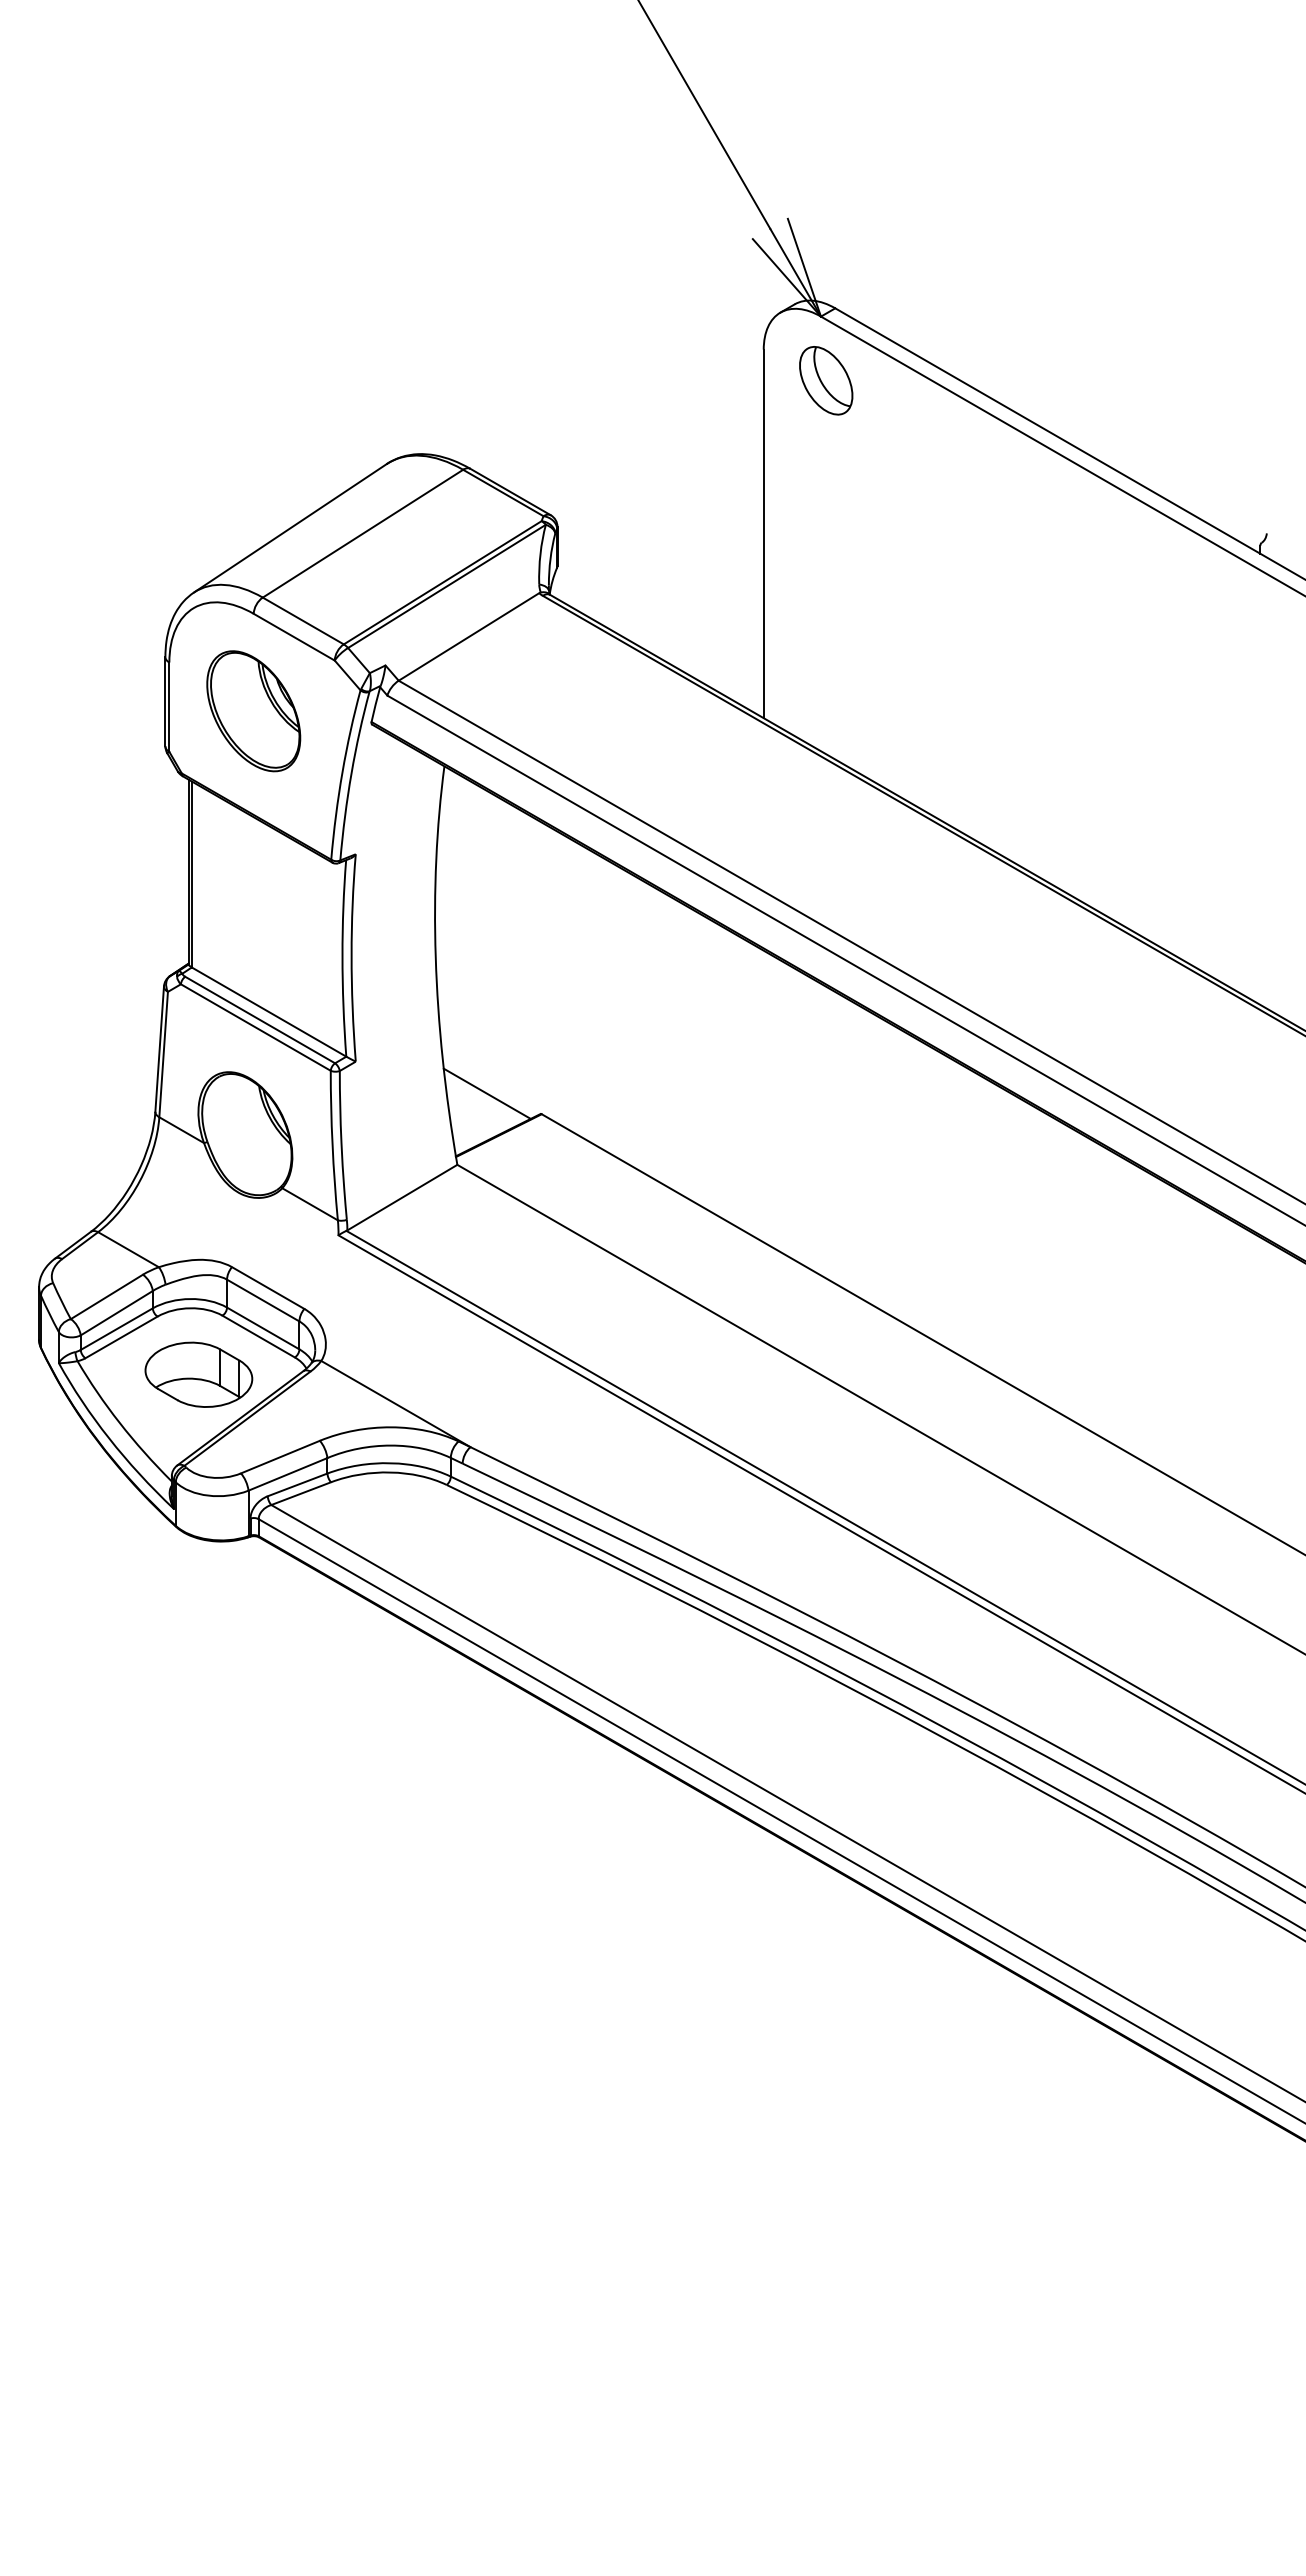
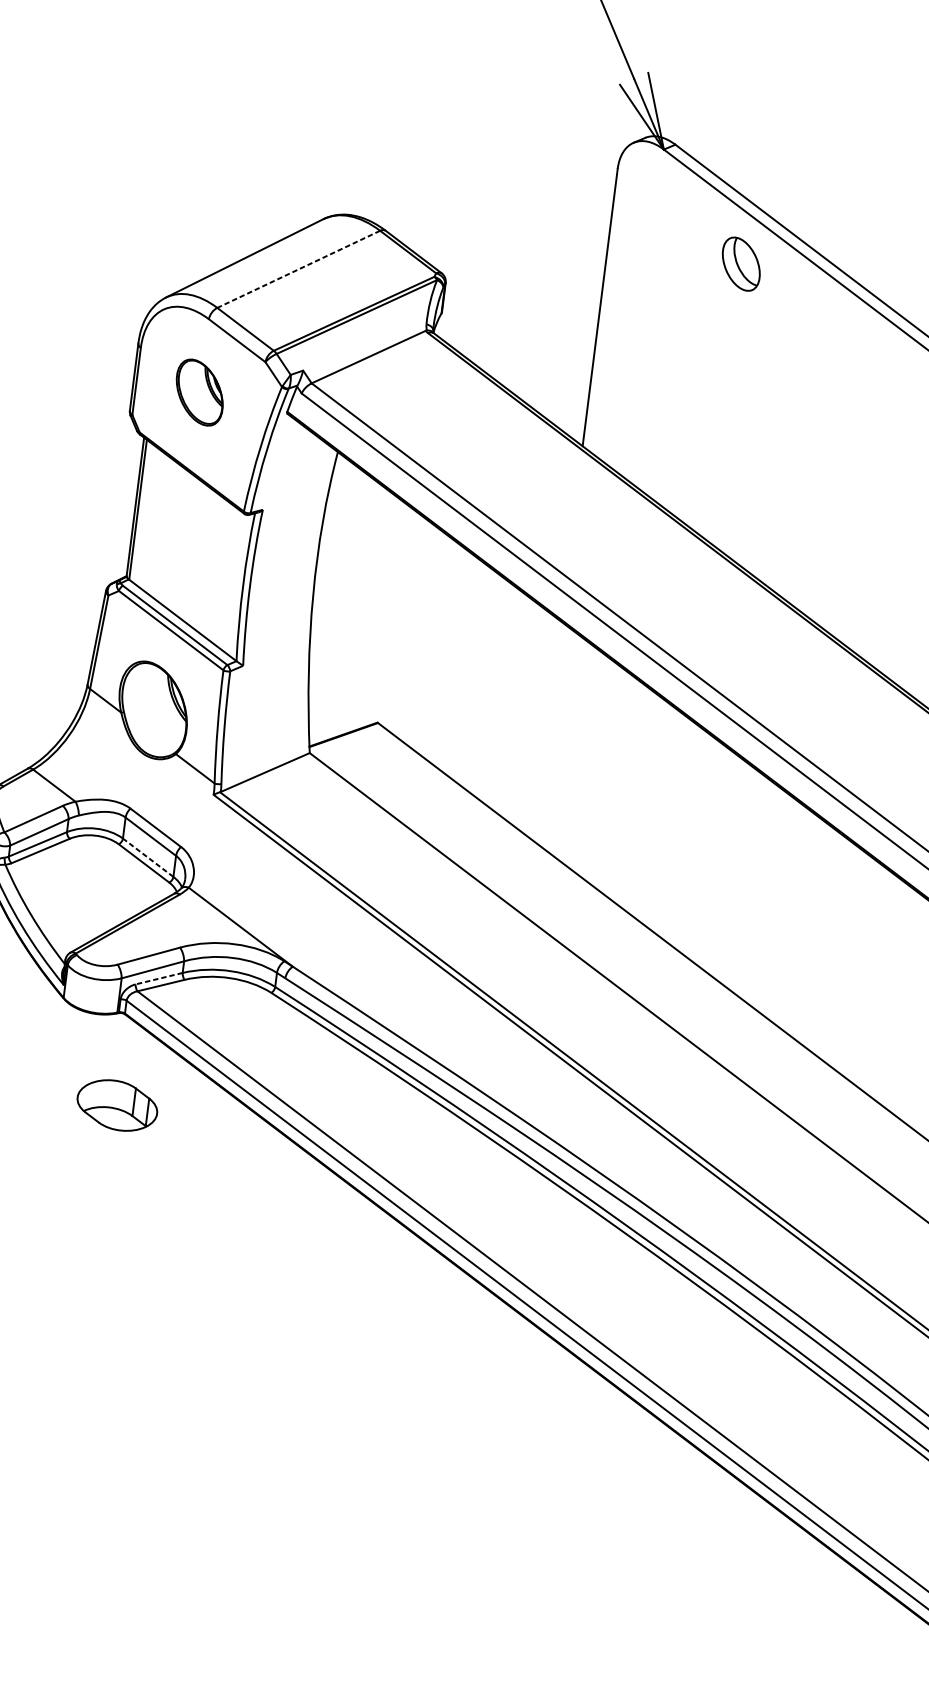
part: (826, 380) -> (741, 264), moved
line: (362, 533) -> (298, 269), solid -> dashed
part: (253, 711) -> (199, 392), size x0.7
line: (486, 1093) -> (338, 702), removed
line: (263, 1328) -> (148, 857), solid -> dashed
part: (198, 1374) -> (117, 1105), moved
line: (297, 1484) -> (159, 978), solid -> dashed

